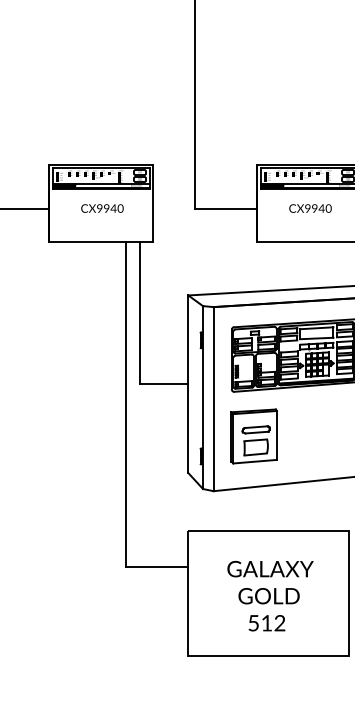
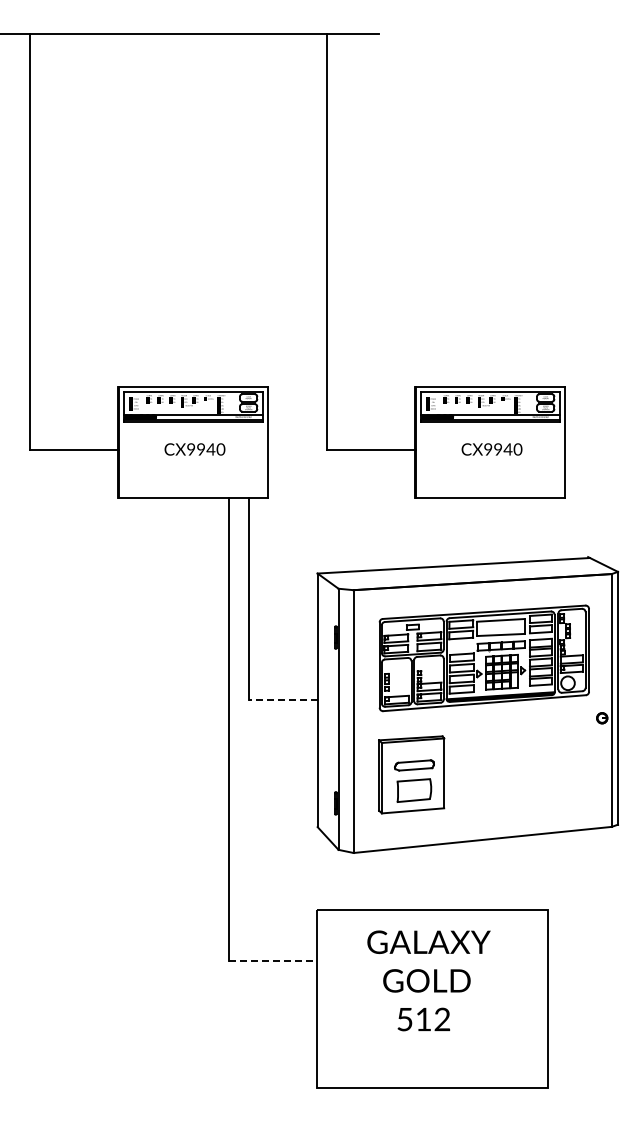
line: (163, 384) -> (282, 700), solid -> dashed
line: (157, 567) -> (273, 961), solid -> dashed
text: (270, 595) -> (428, 980), moved

